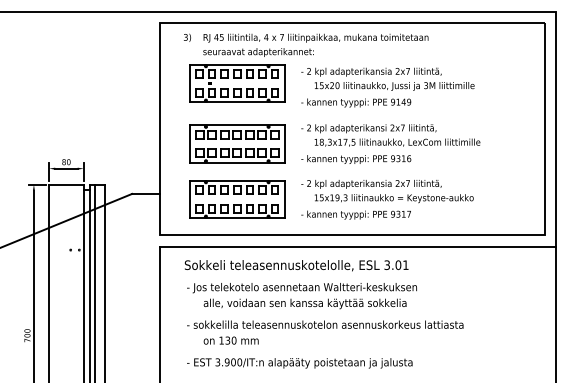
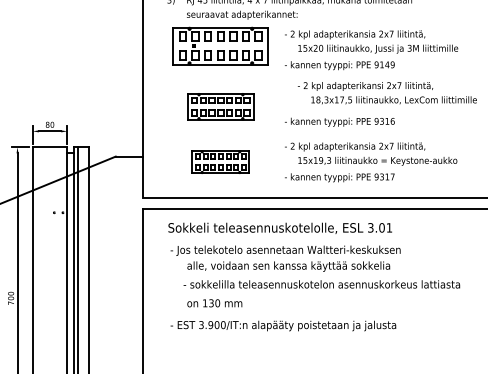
text: (390, 135) -> (387, 93), moved
part: (237, 143) -> (221, 106), size x0.7
part: (237, 199) -> (221, 162), size x0.6
text: (325, 324) -> (322, 284), moved

